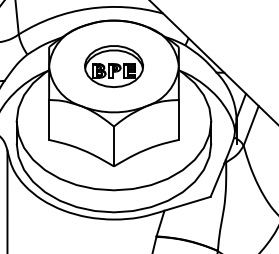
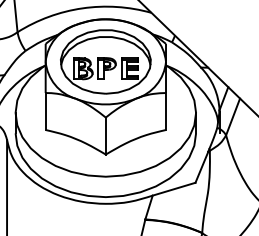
part: (113, 66) -> (105, 61), size x1.67

